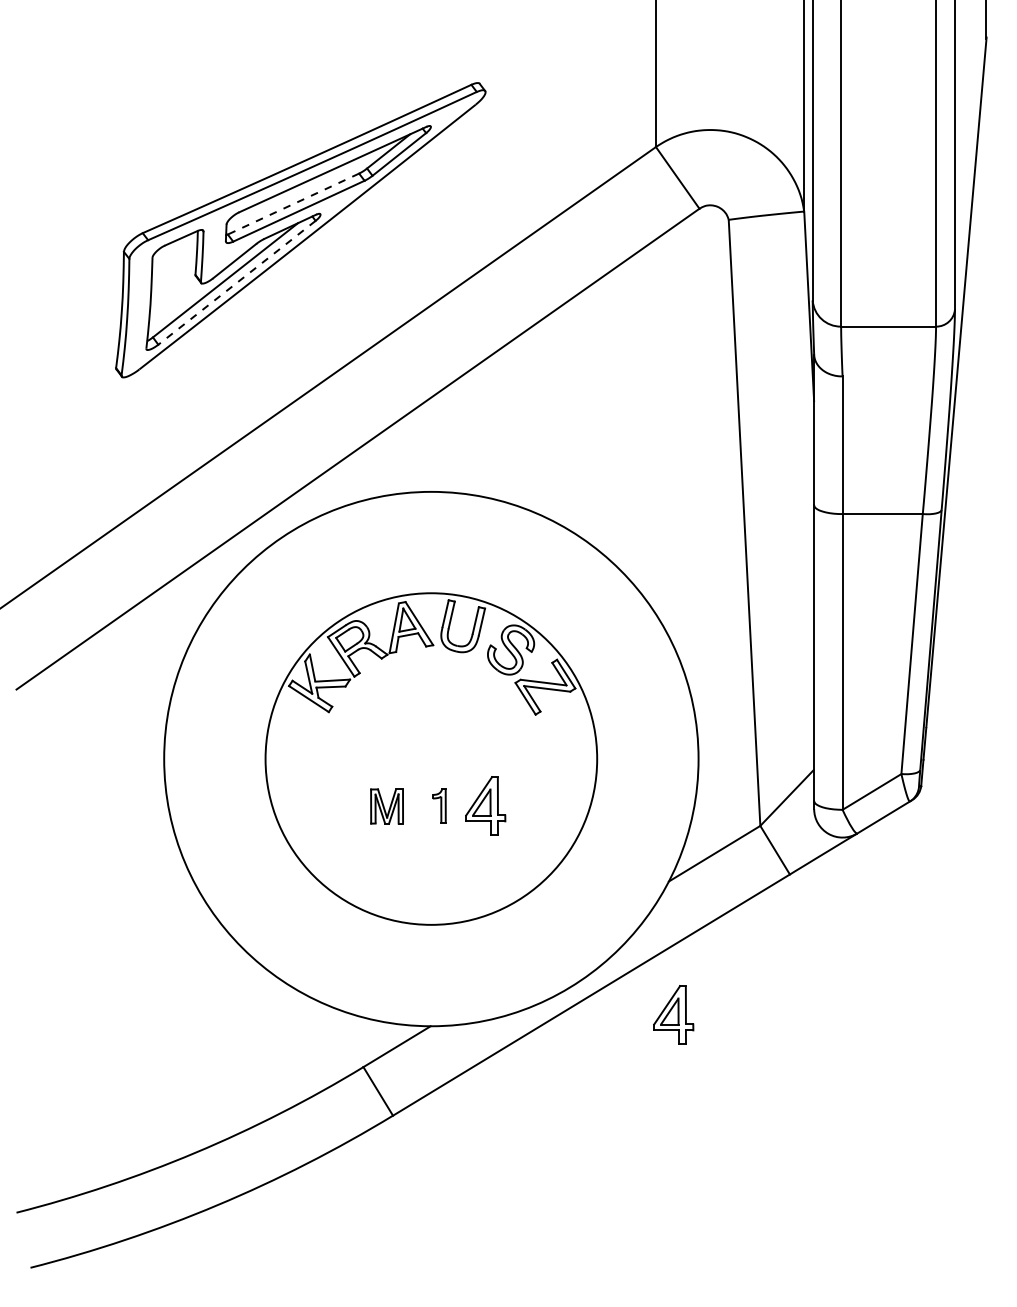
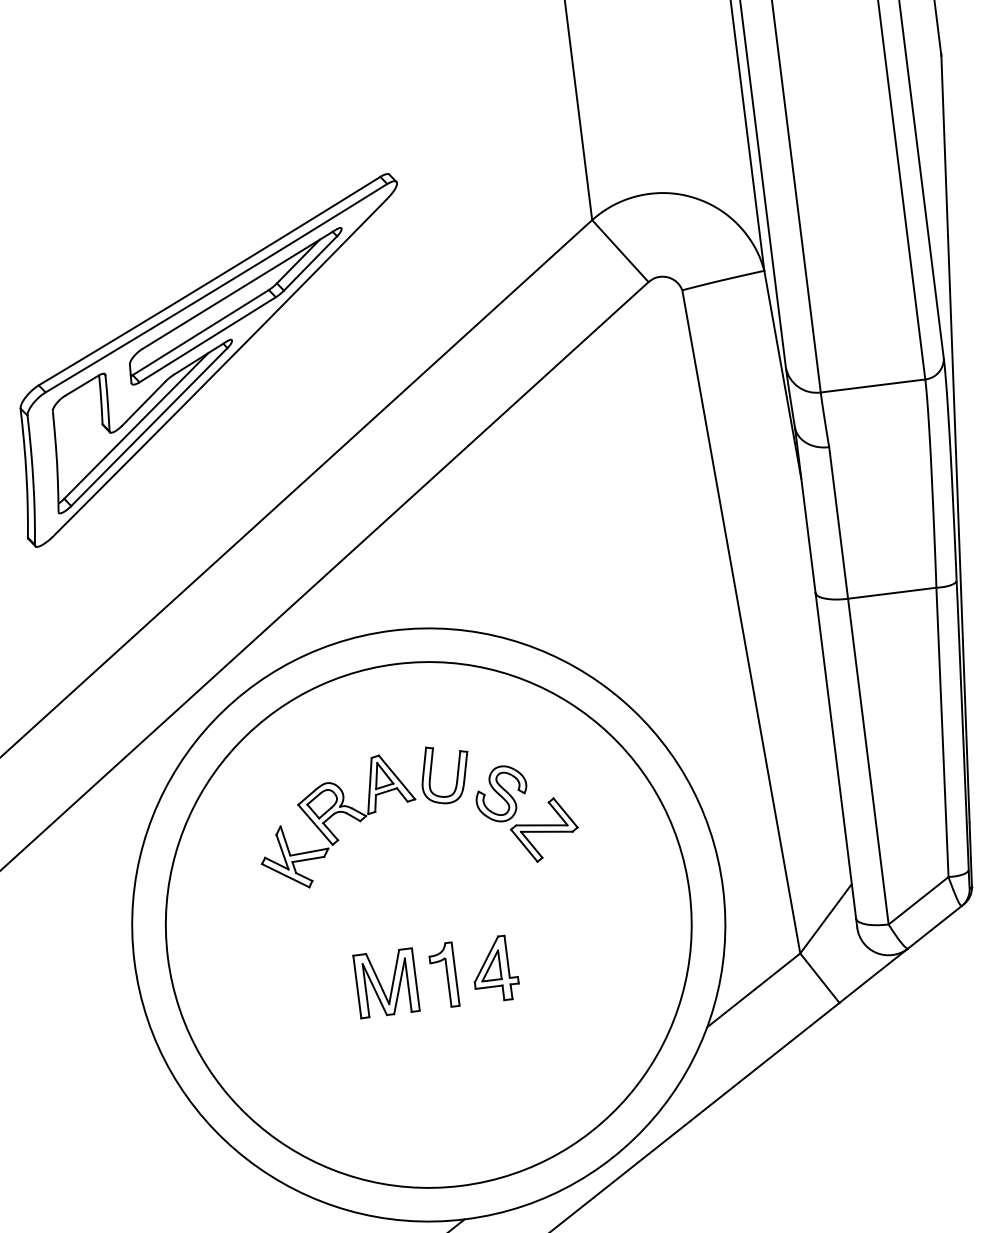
line: (293, 204) -> (200, 333), dashed -> solid
line: (236, 283) -> (148, 427), dashed -> solid
circle: (431, 758) -> (428, 924), size x1.43
part: (439, 805) -> (444, 975), size x1.67
part: (386, 806) -> (385, 983), size x1.67
part: (673, 1014) -> (730, 1173), removed

